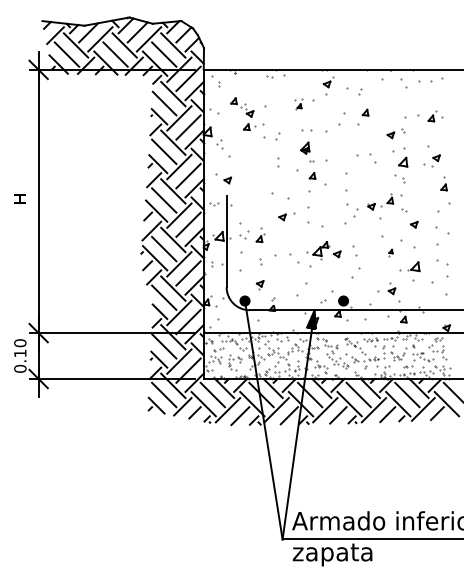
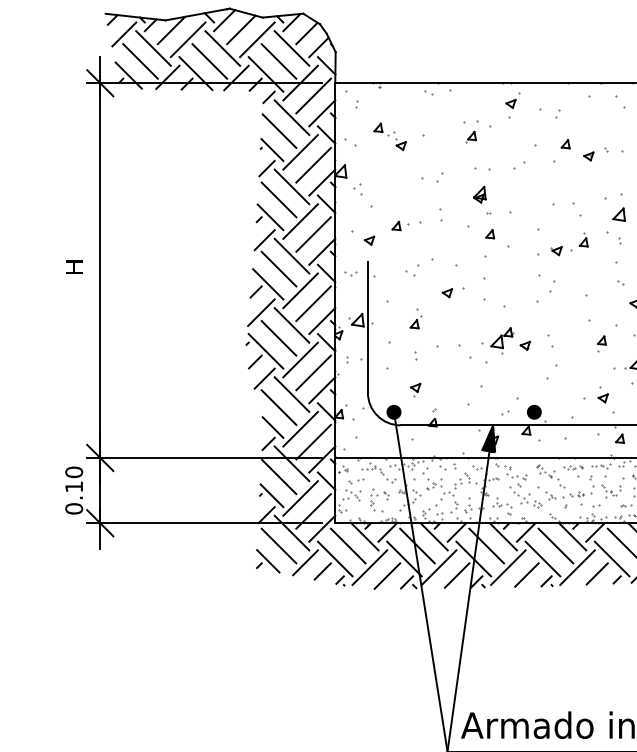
part: (298, 104) -> (470, 132), size x1.43
part: (253, 126) -> (406, 225), moved
part: (333, 127) -> (519, 165), size x0.62
part: (395, 133) -> (595, 153), moved
part: (380, 201) -> (569, 243), moved
part: (244, 234) -> (413, 270), moved
part: (390, 252) -> (601, 343), size x1.67

